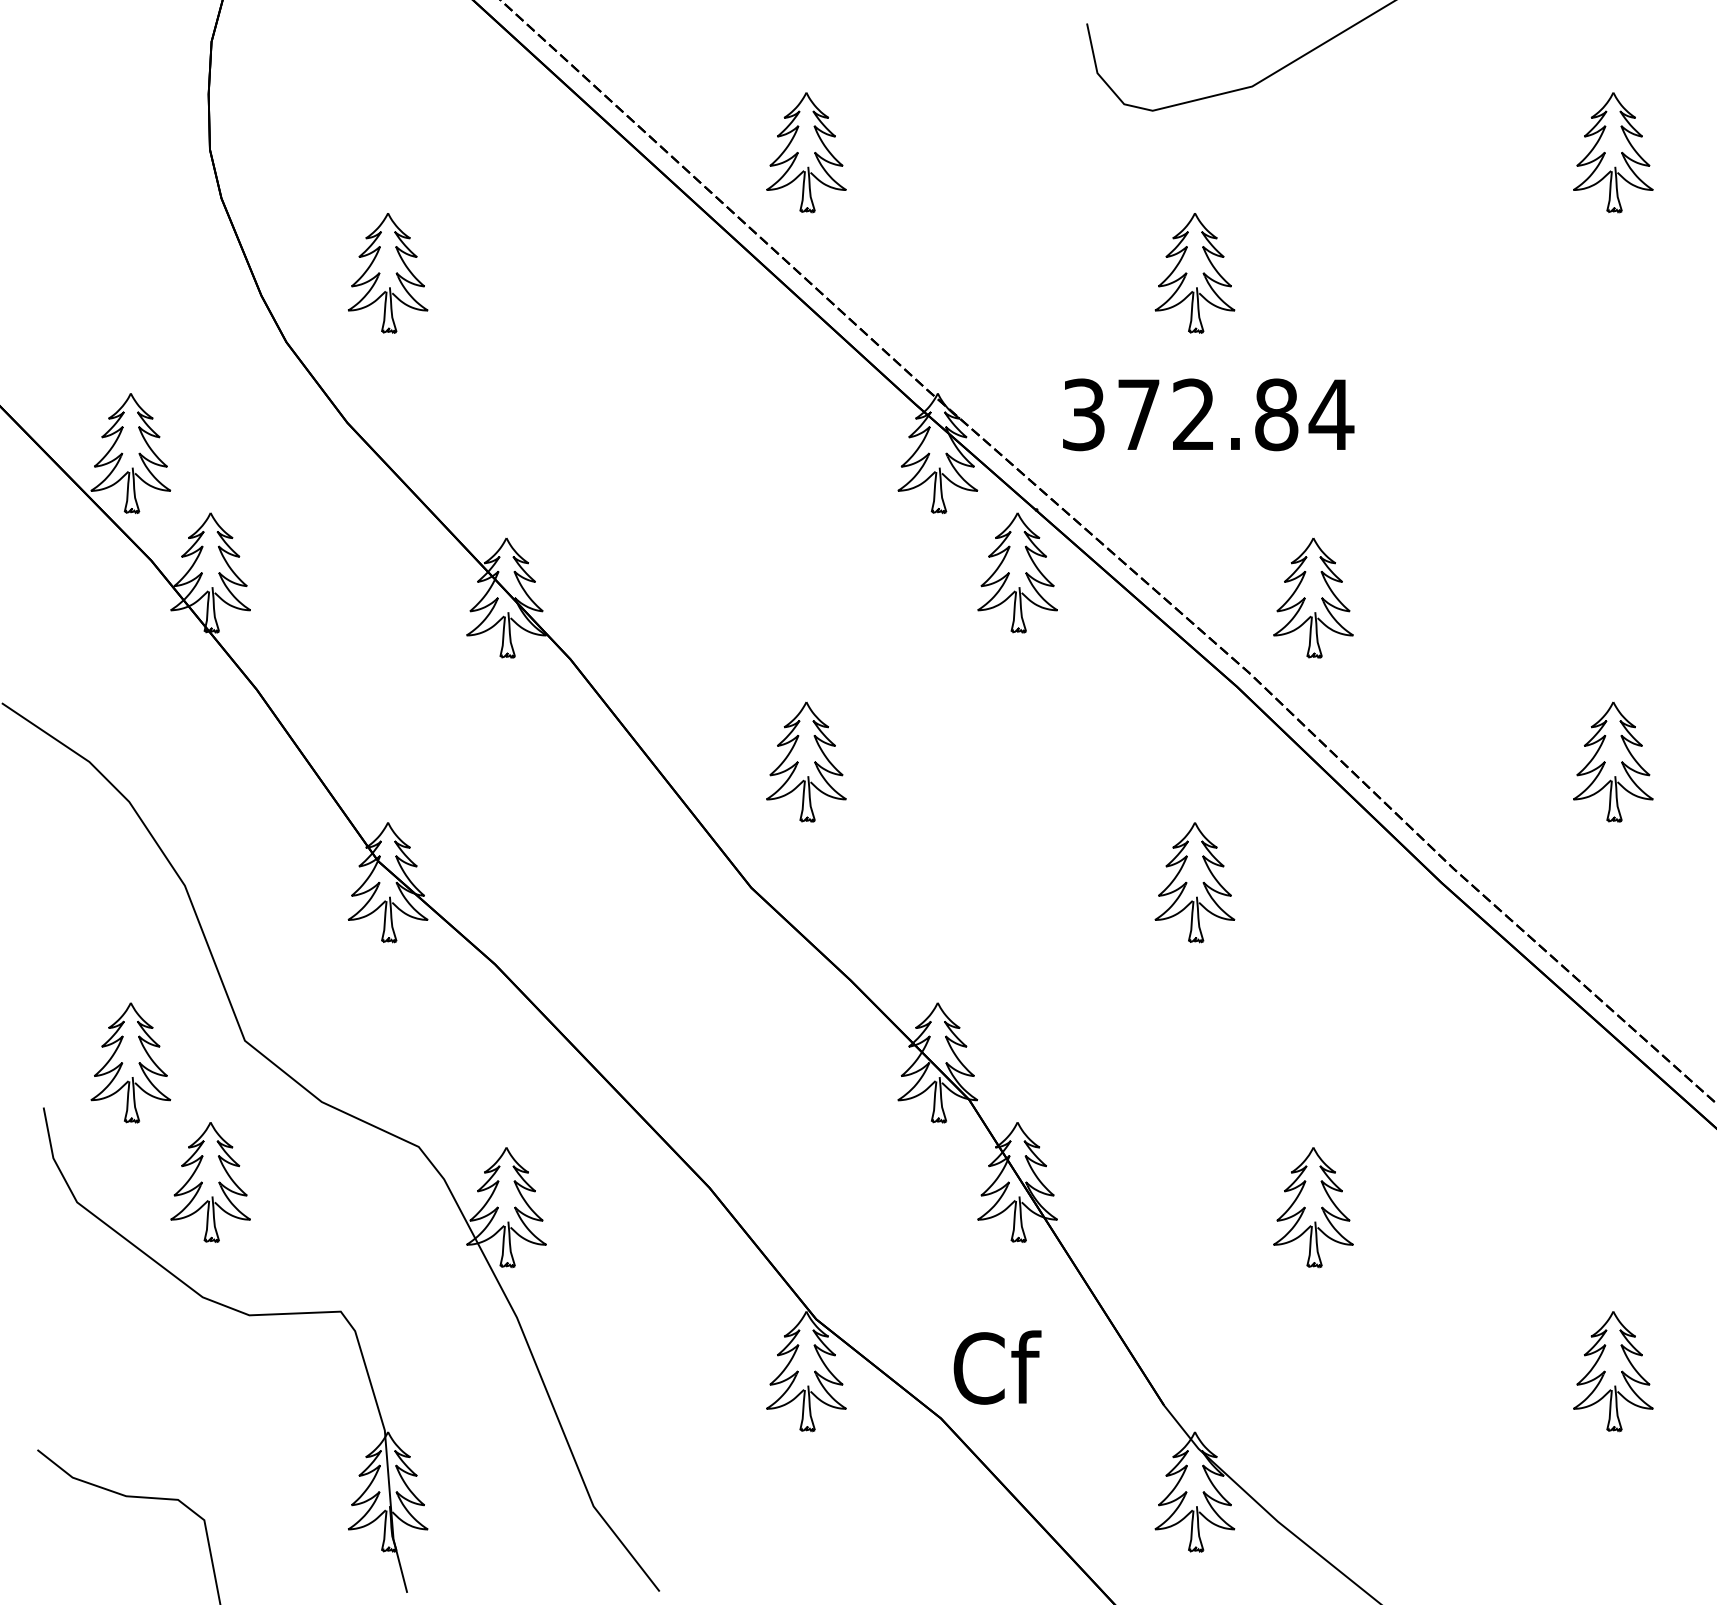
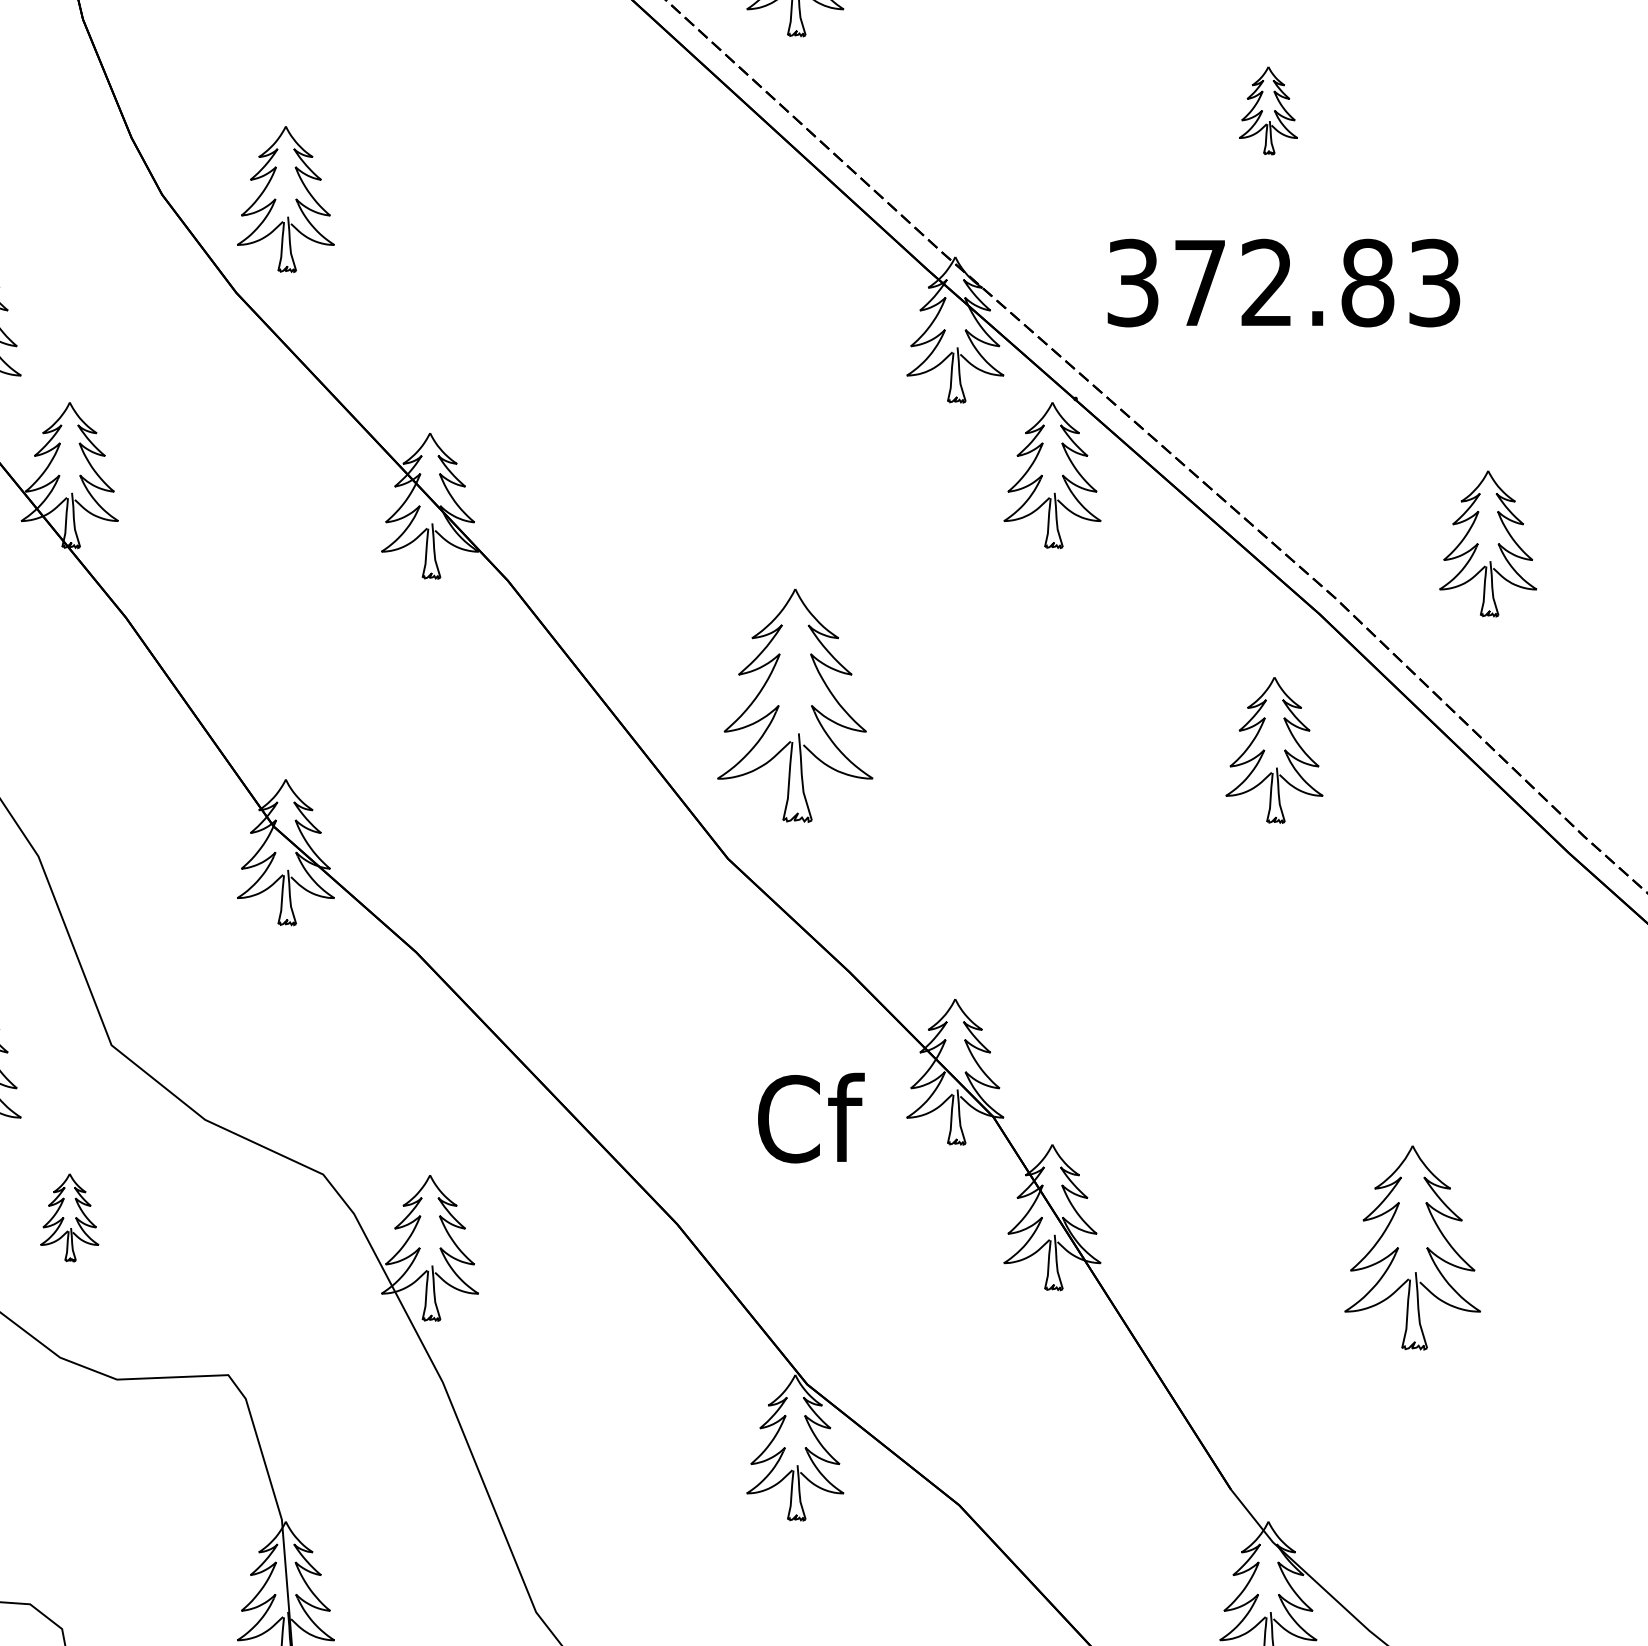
part: (388, 273) -> (286, 199), moved
part: (1194, 273) -> (1267, 110), size x0.6
text: (1331, 414) -> (1434, 282), 372.84 -> 372.83
part: (1313, 597) -> (1488, 543), moved
part: (806, 761) -> (795, 705), size x1.6
part: (1194, 882) -> (1273, 750), moved
part: (210, 1182) -> (69, 1217), size x0.6
part: (1313, 1207) -> (1412, 1248), size x1.4
text: (997, 1367) -> (811, 1118), moved

